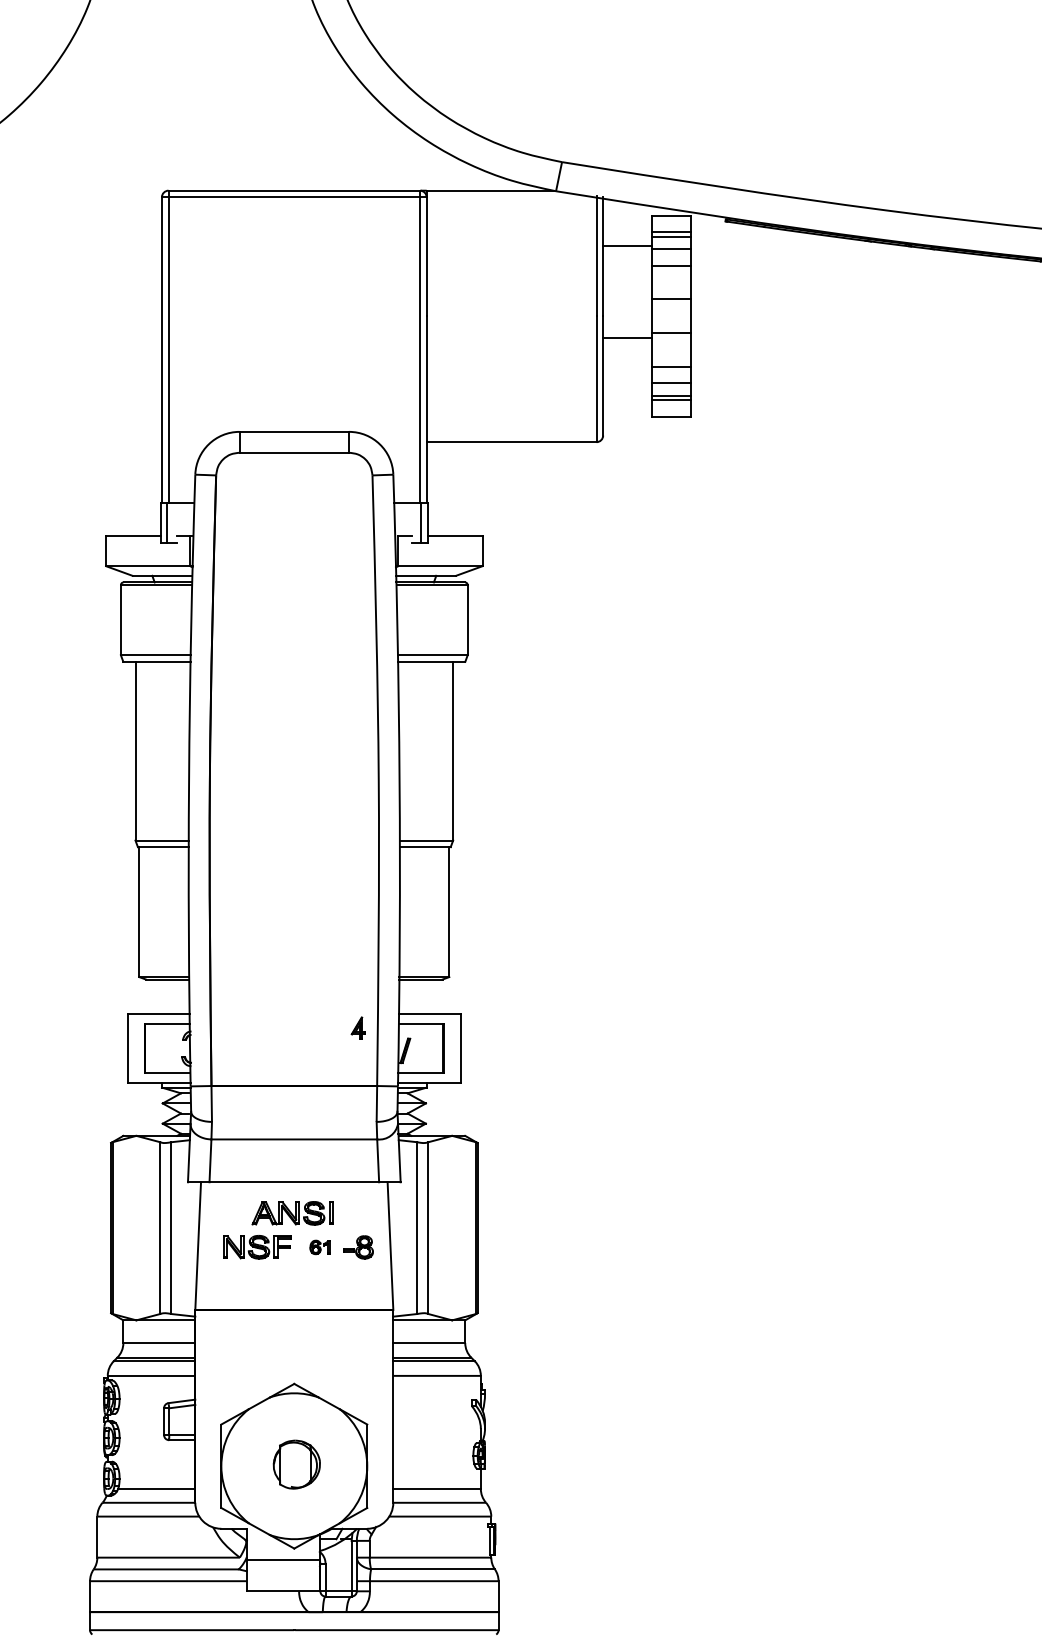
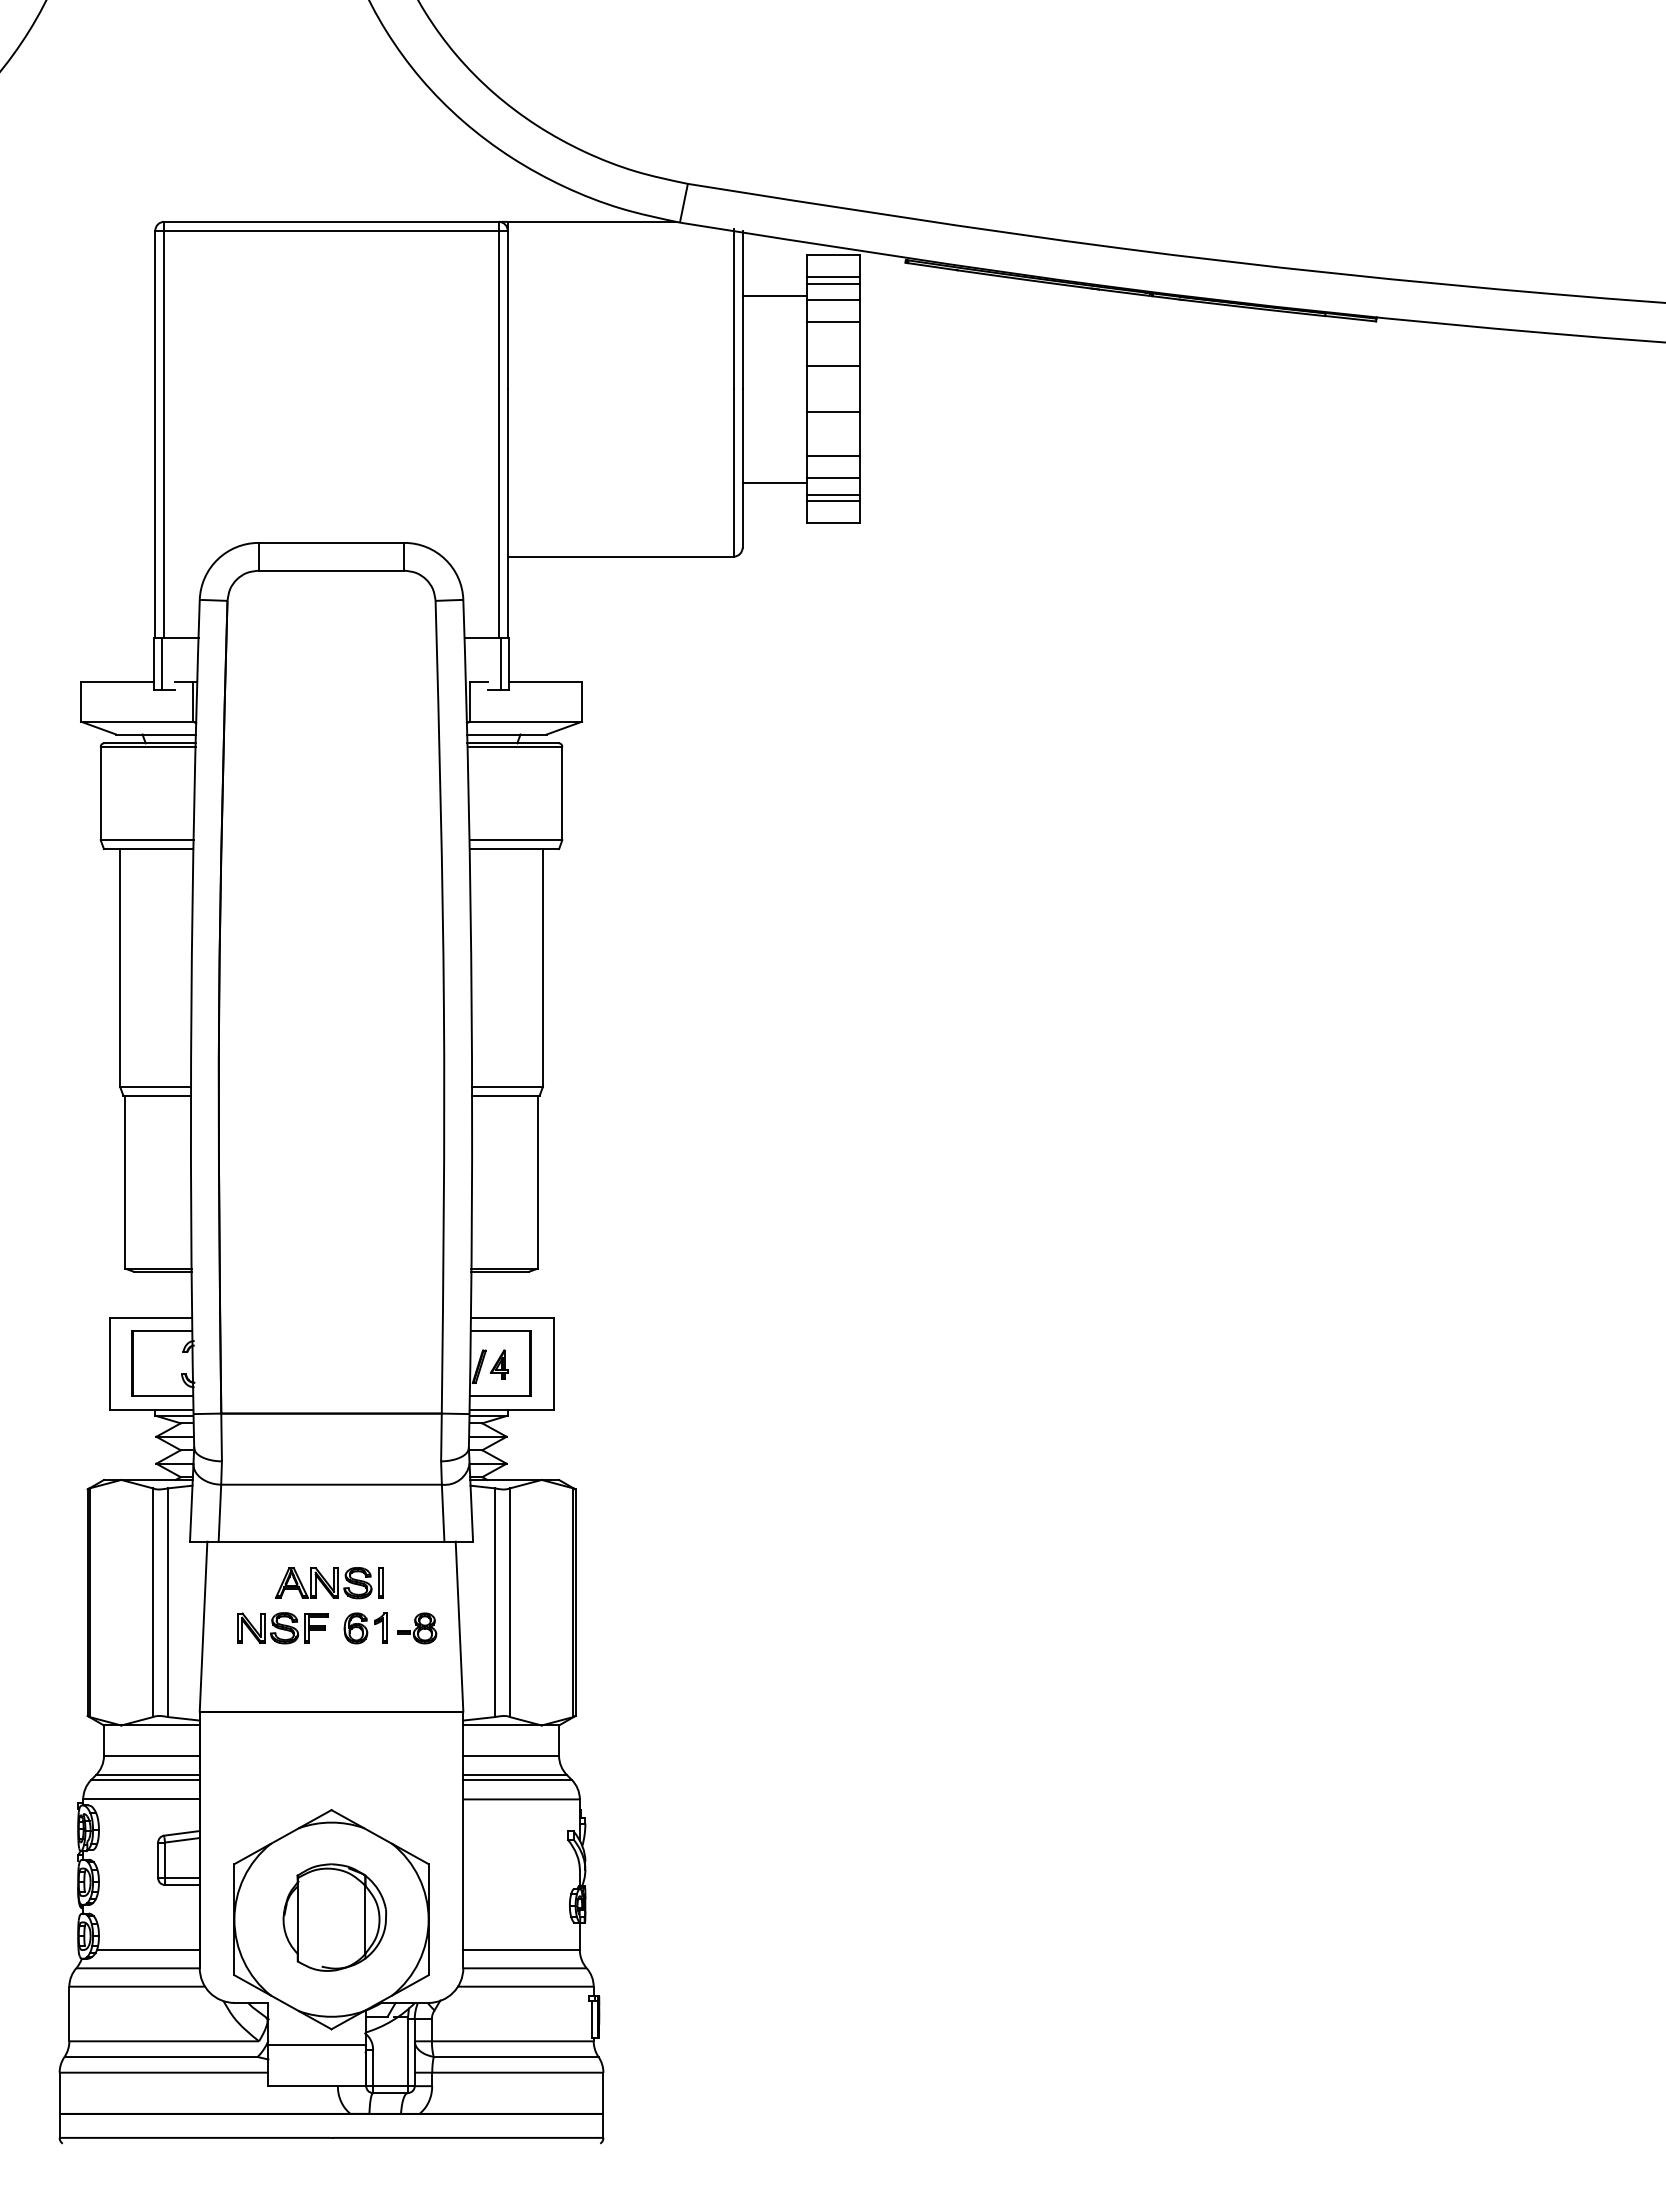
line: (627, 338) -> (774, 482), moved
part: (358, 1028) -> (499, 1364), moved
part: (319, 1247) -> (365, 1628), size x1.67
part: (296, 1464) -> (334, 1917), size x1.67

